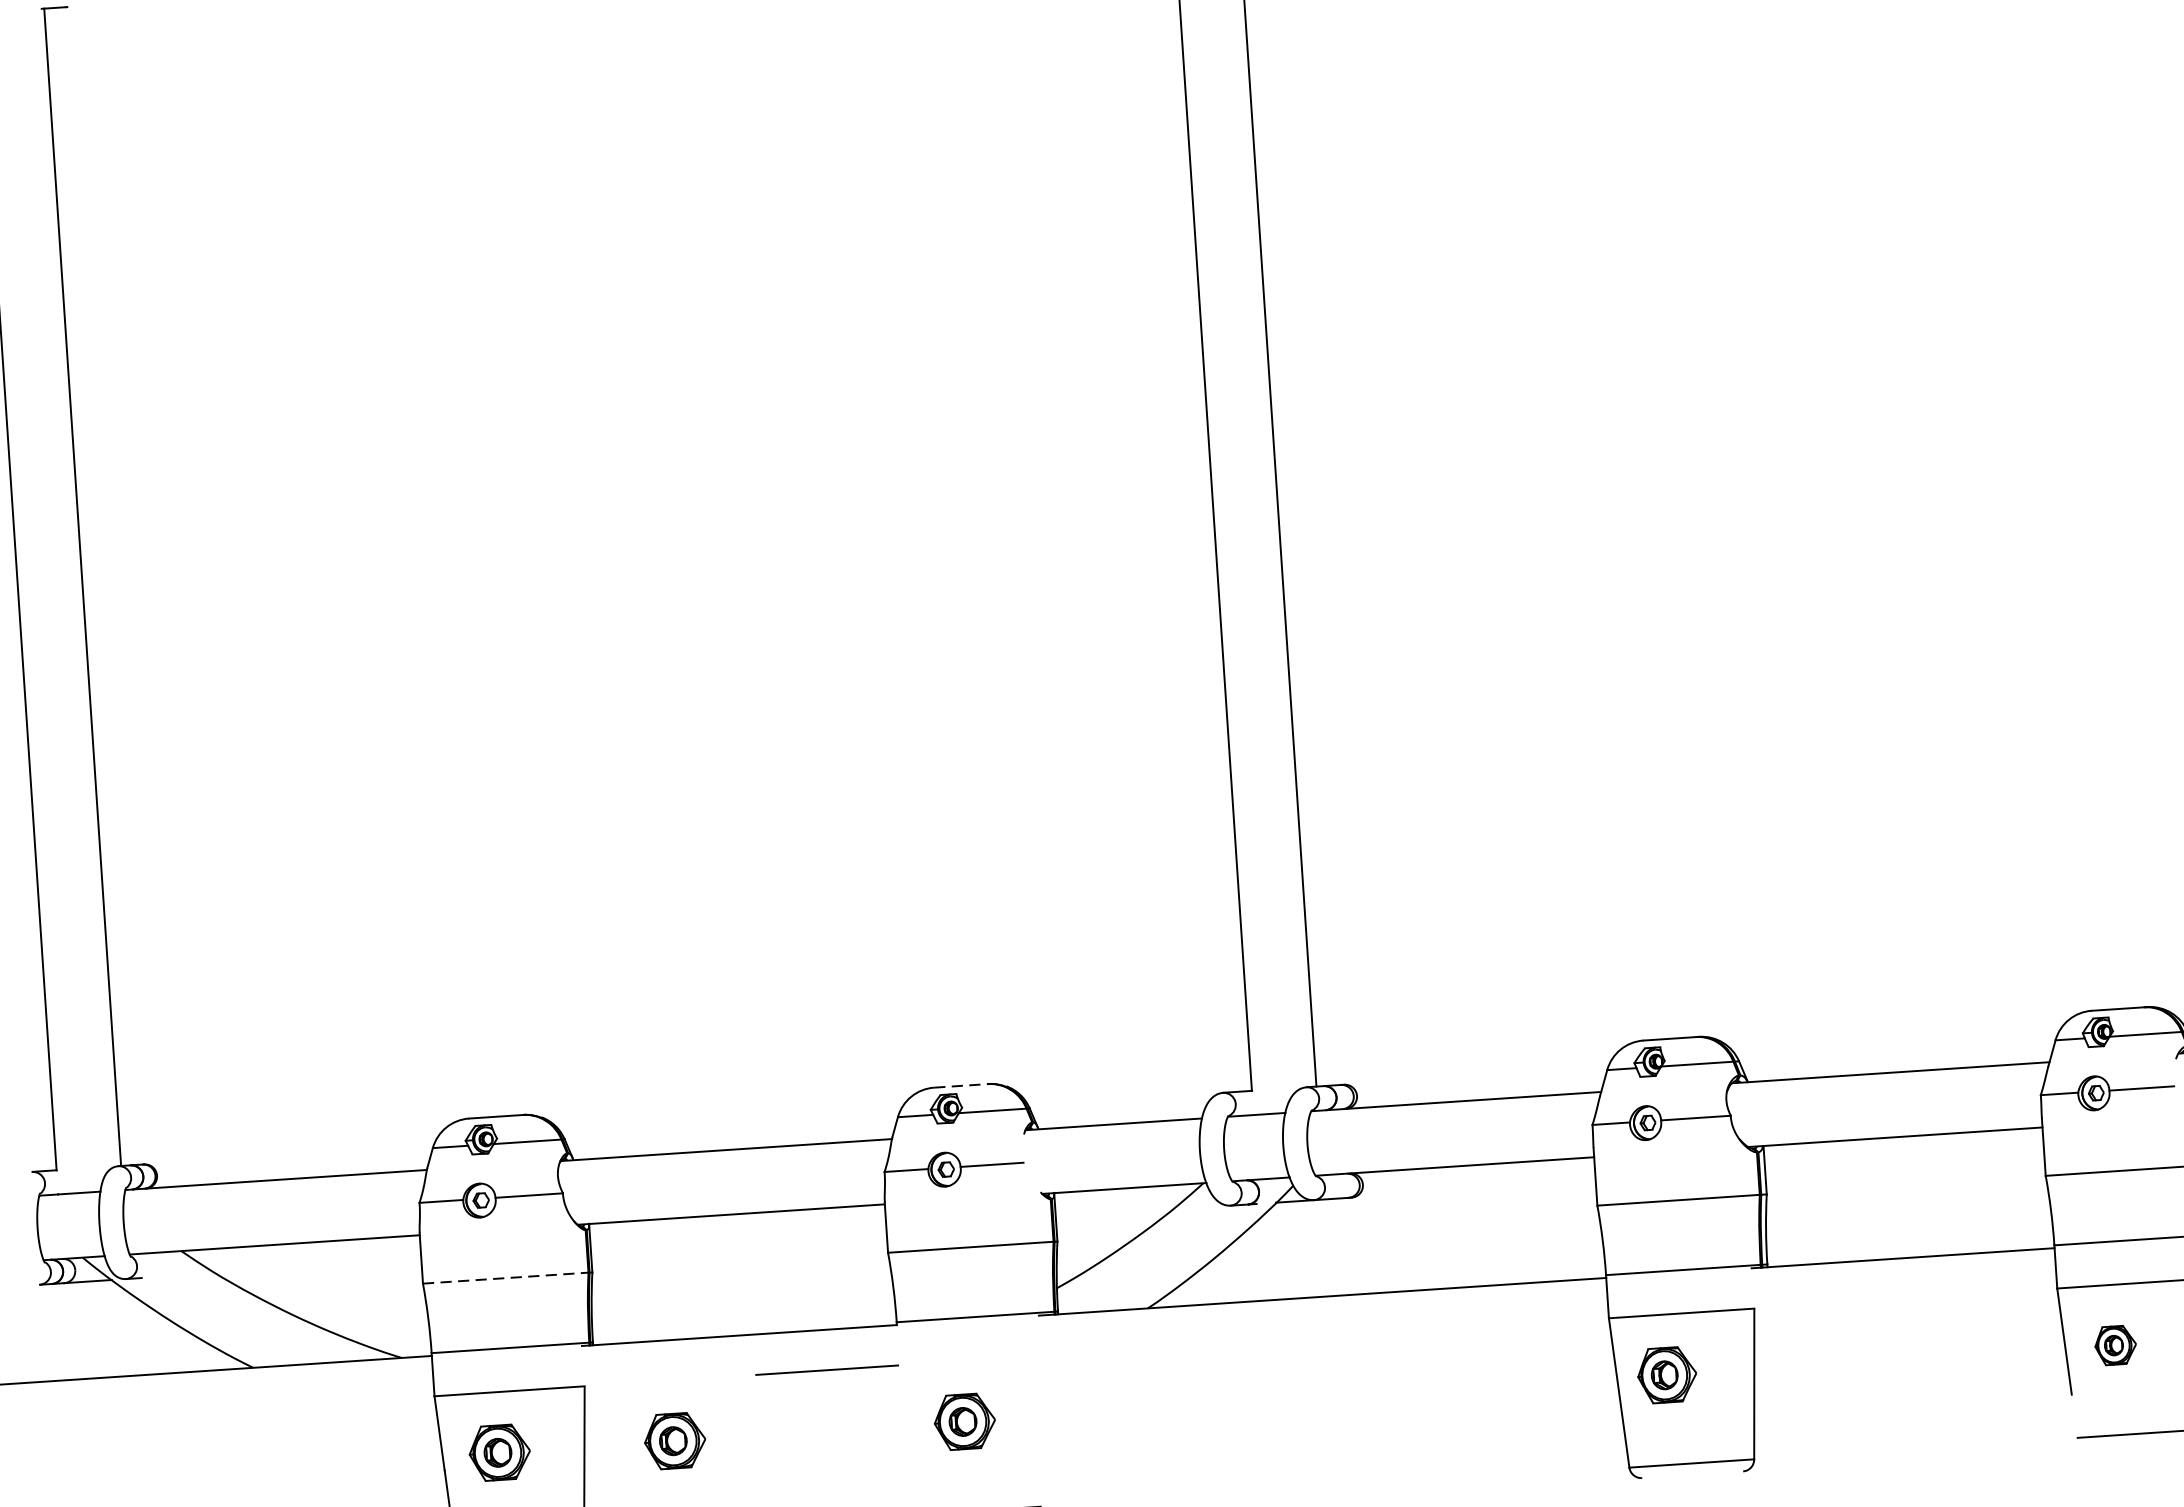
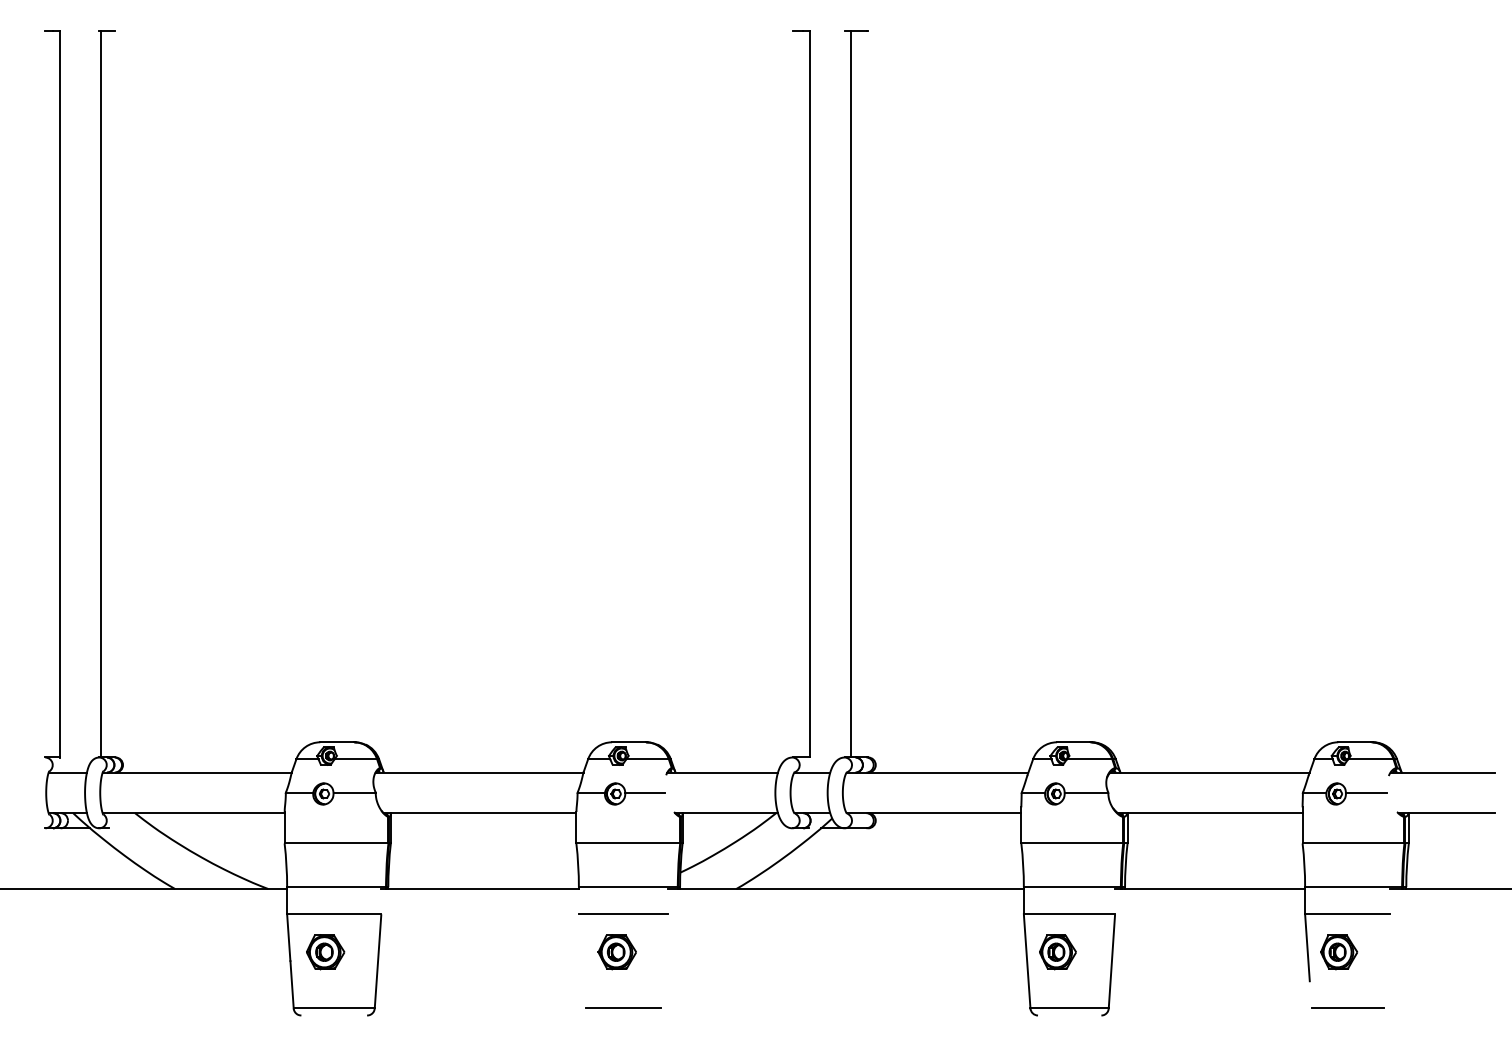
line: (960, 1086) -> (628, 742), dashed -> solid
line: (505, 1278) -> (336, 843), dashed -> solid
part: (2116, 1345) -> (1339, 952), size x1.43
line: (827, 1368) -> (623, 913), moved
part: (675, 1441) -> (435, 952), removed

